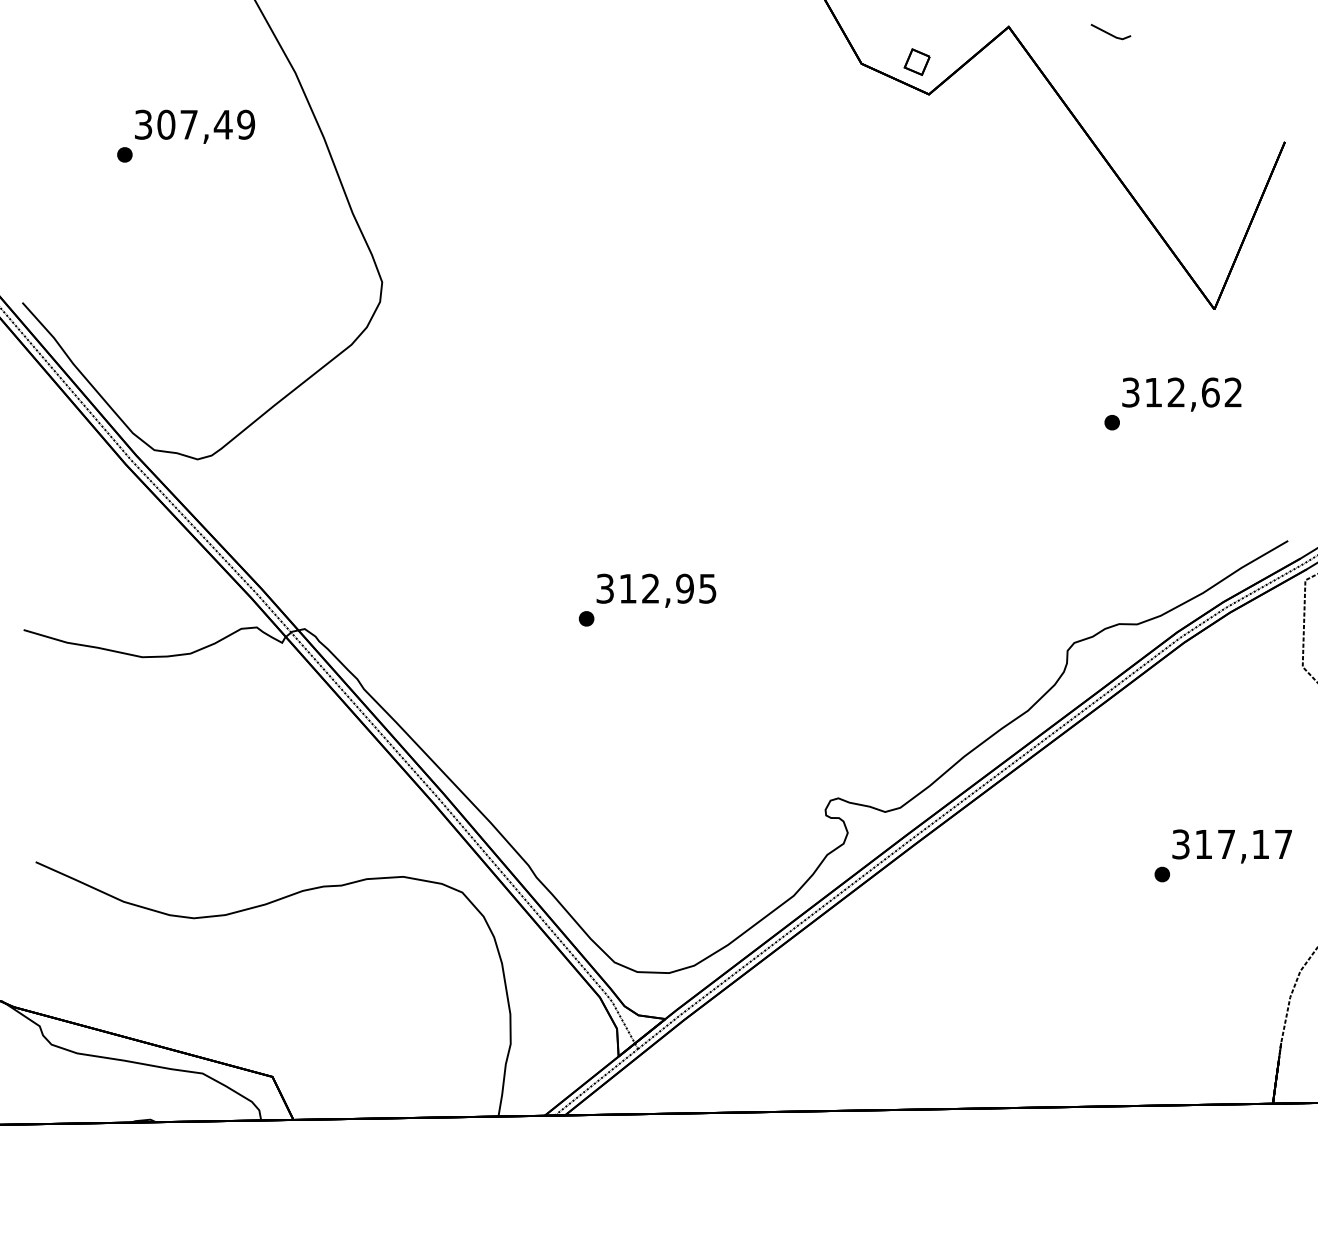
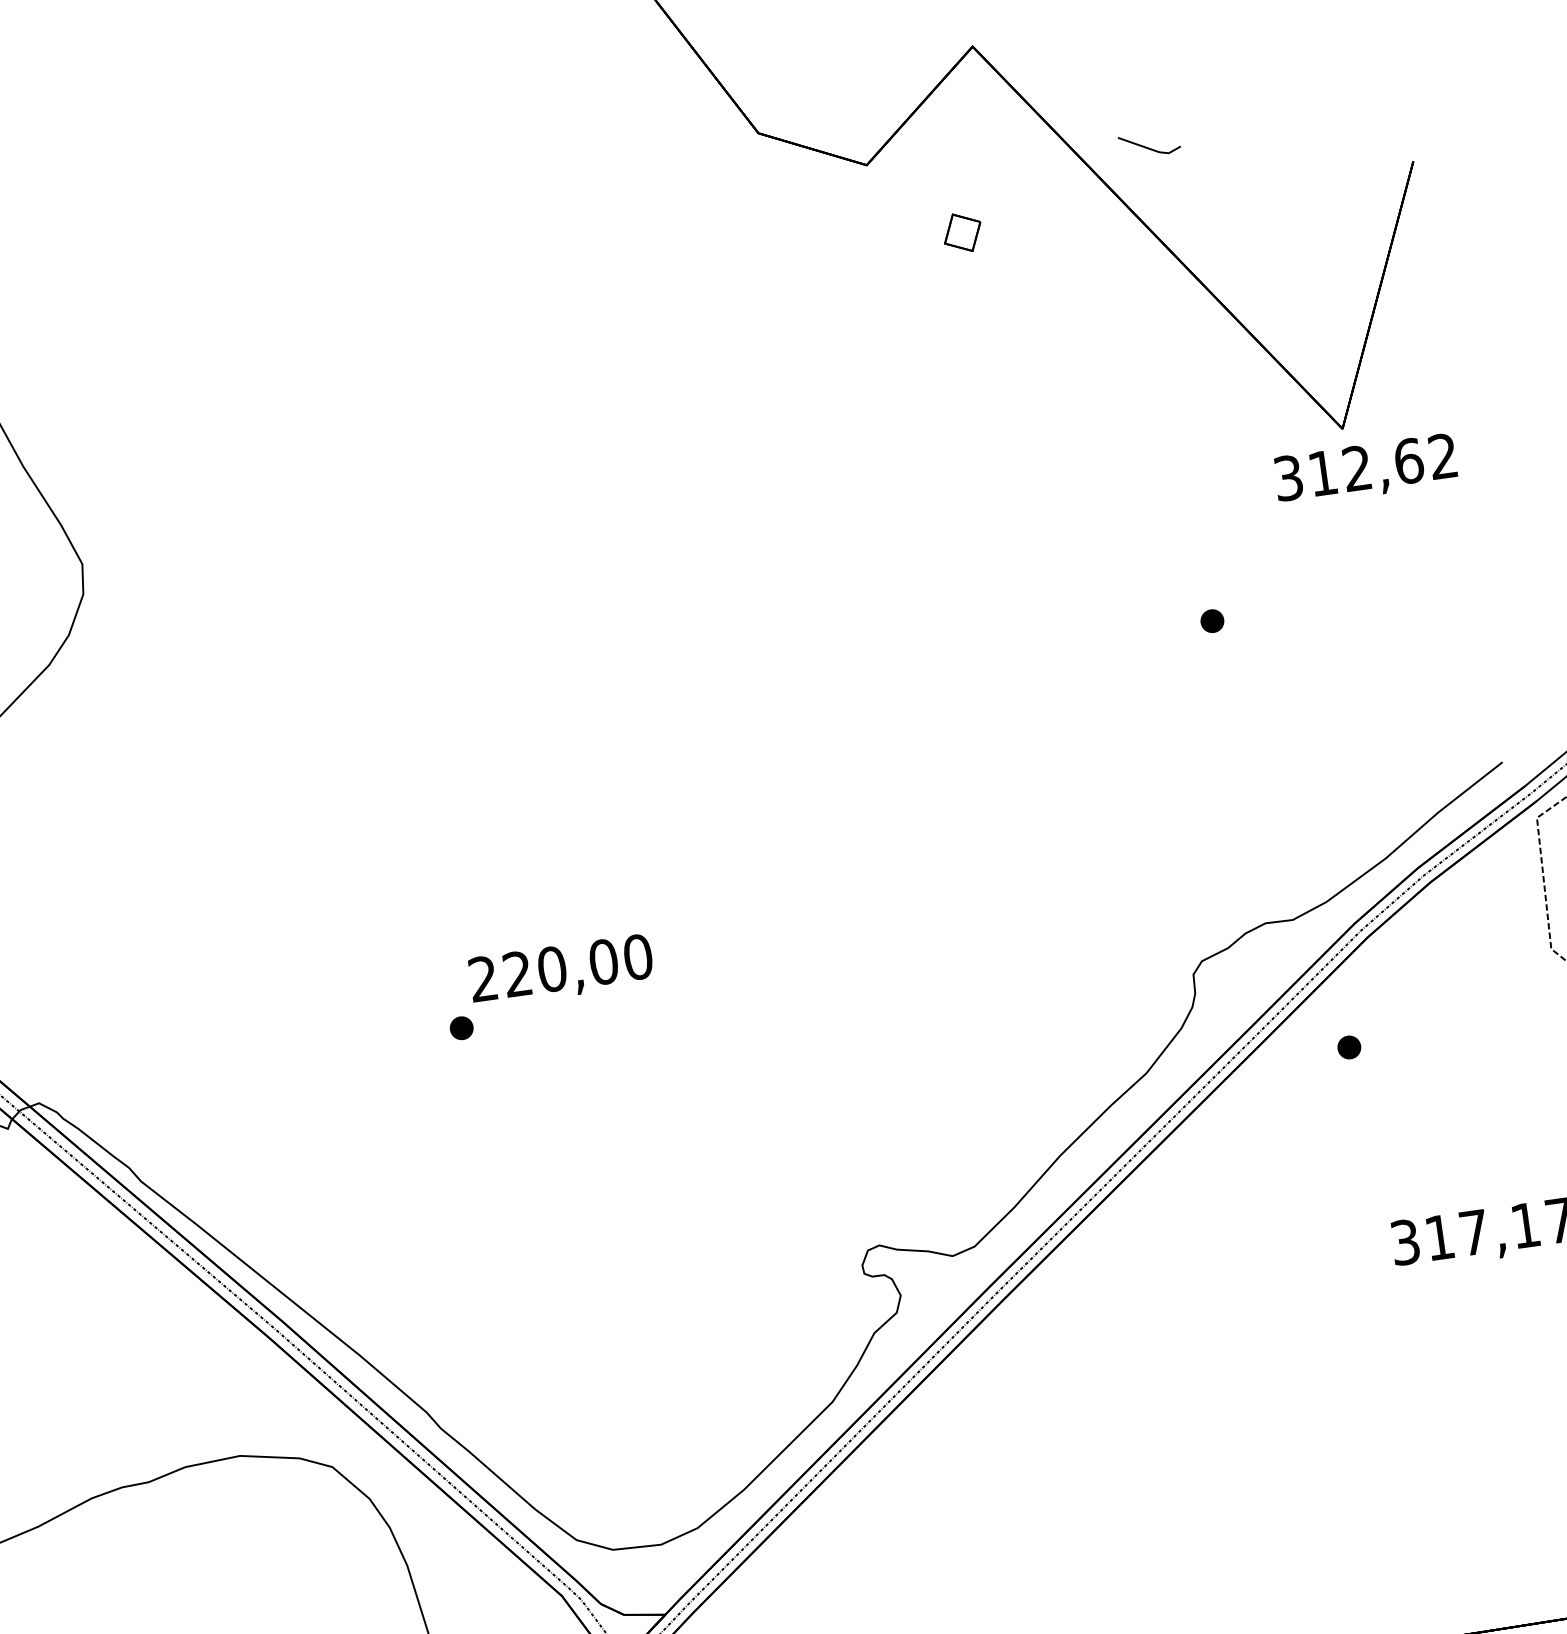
line: (1110, 33) -> (1149, 147), moved
part: (916, 61) -> (961, 231), moved
text: (1181, 394) -> (1365, 470), moved
text: (656, 588) -> (560, 967), 312,95 -> 220,00
part: (1161, 874) -> (1348, 1047), moved

